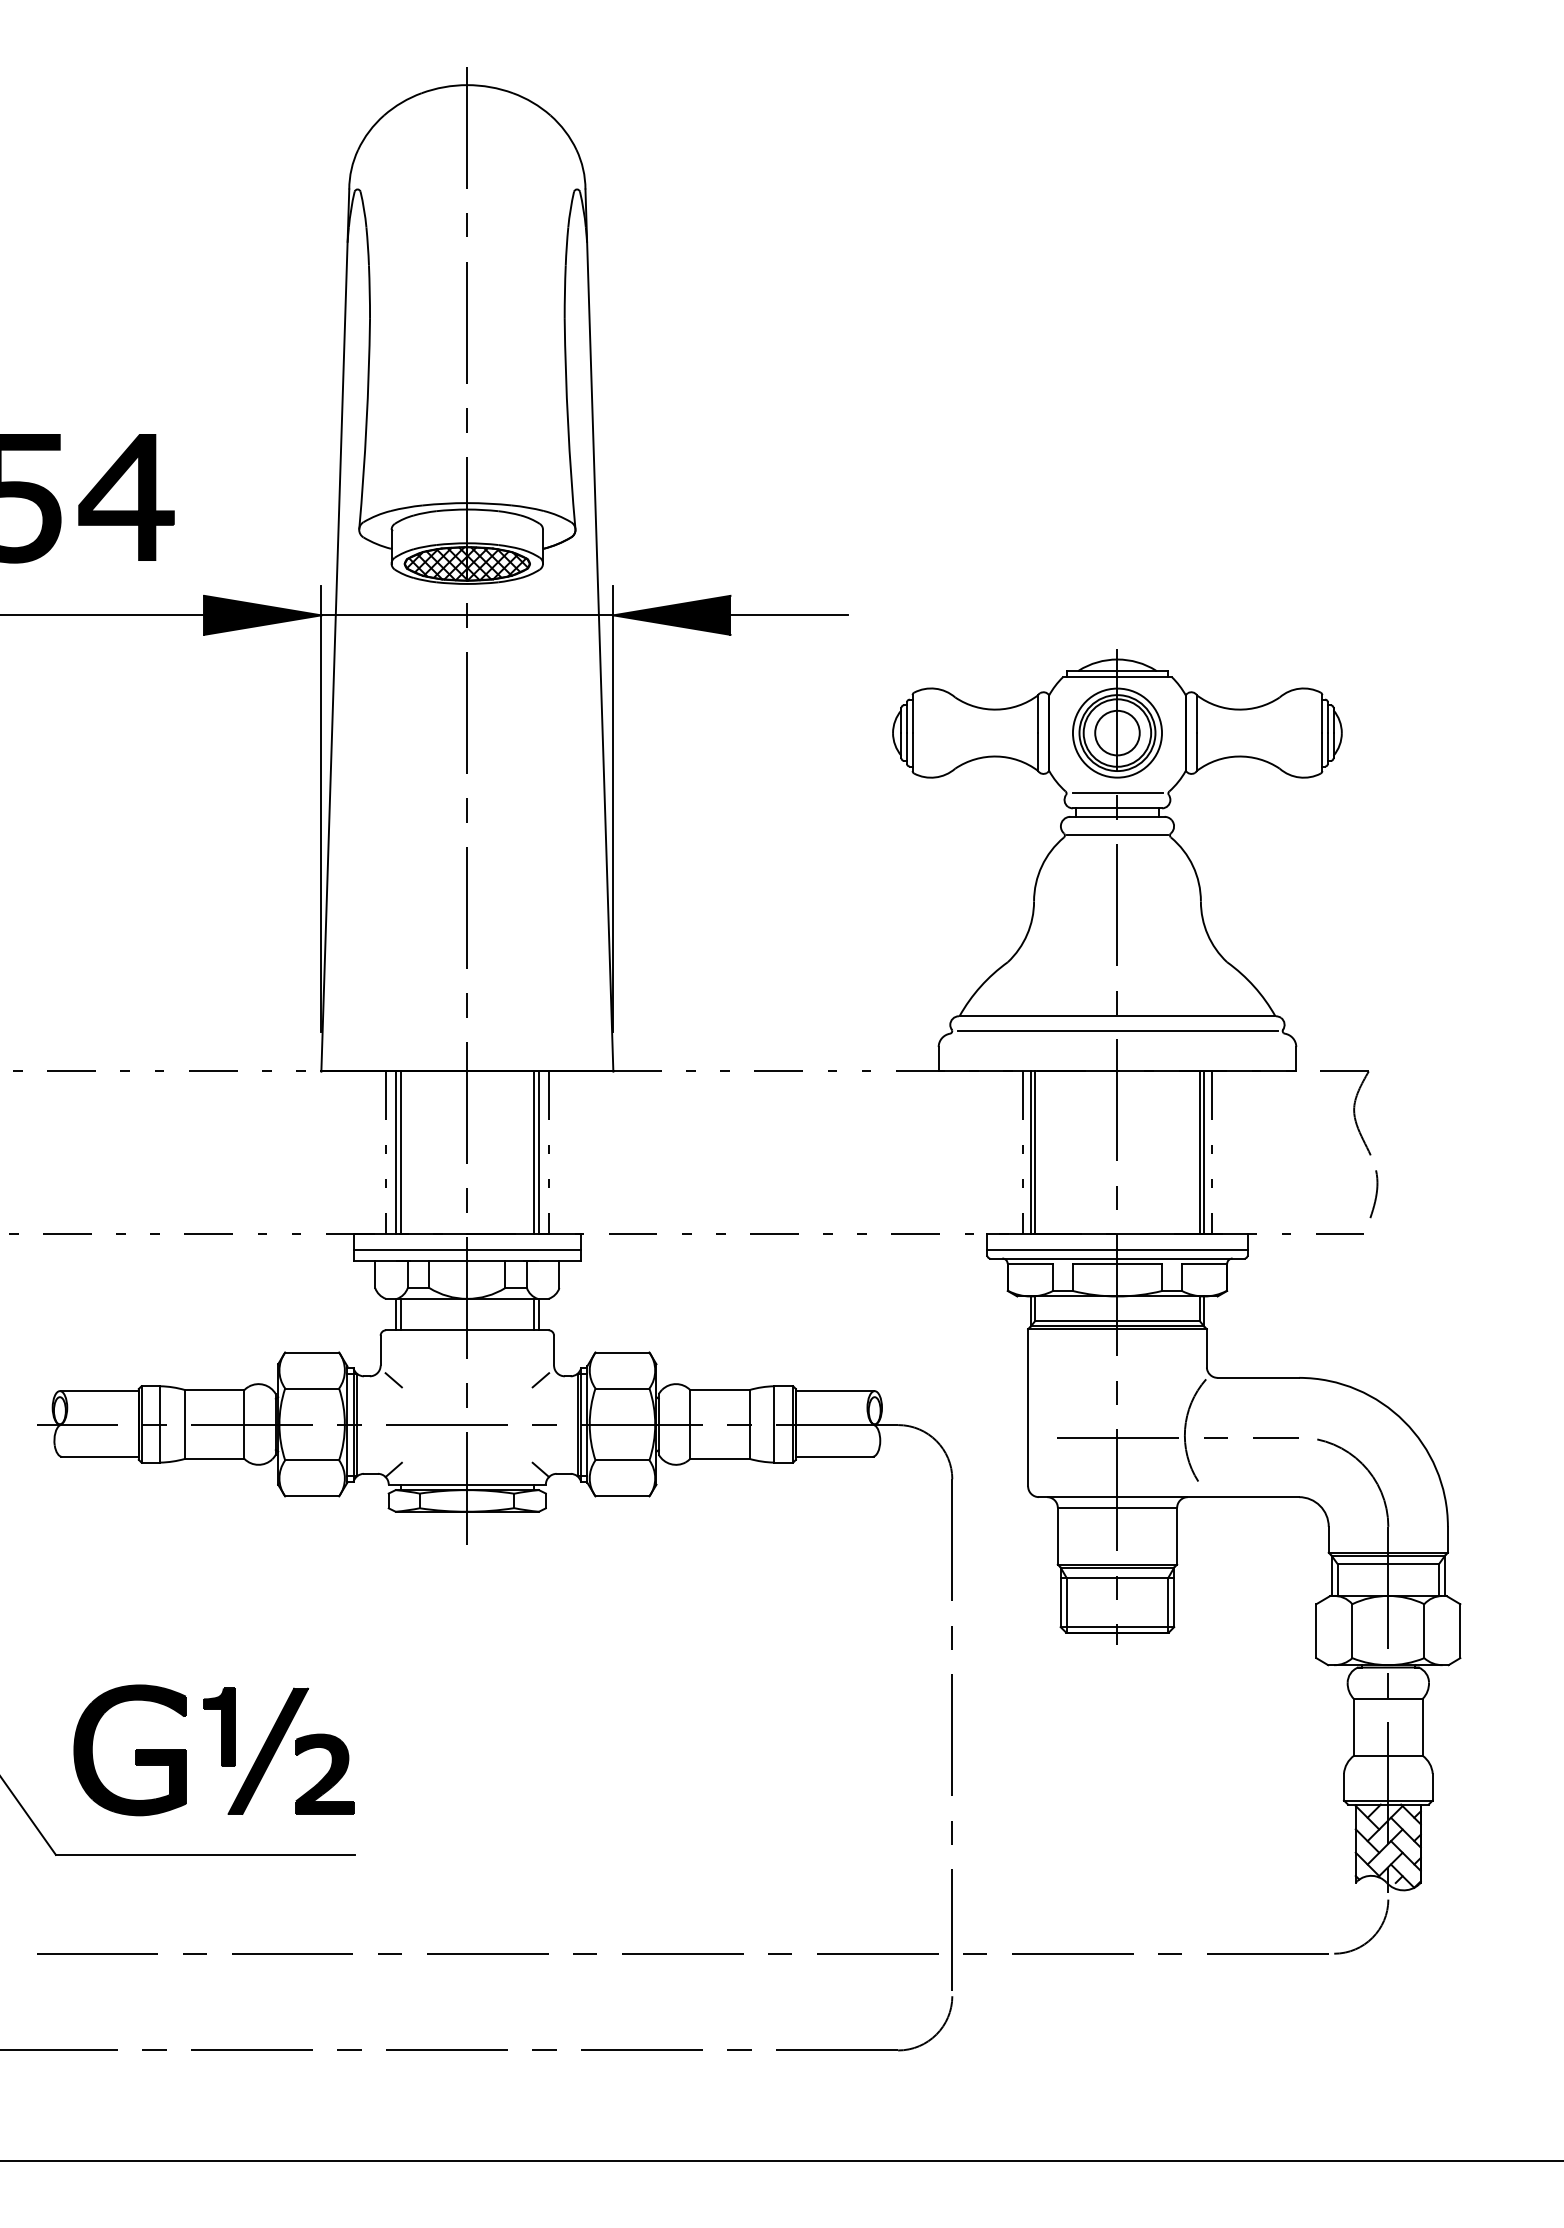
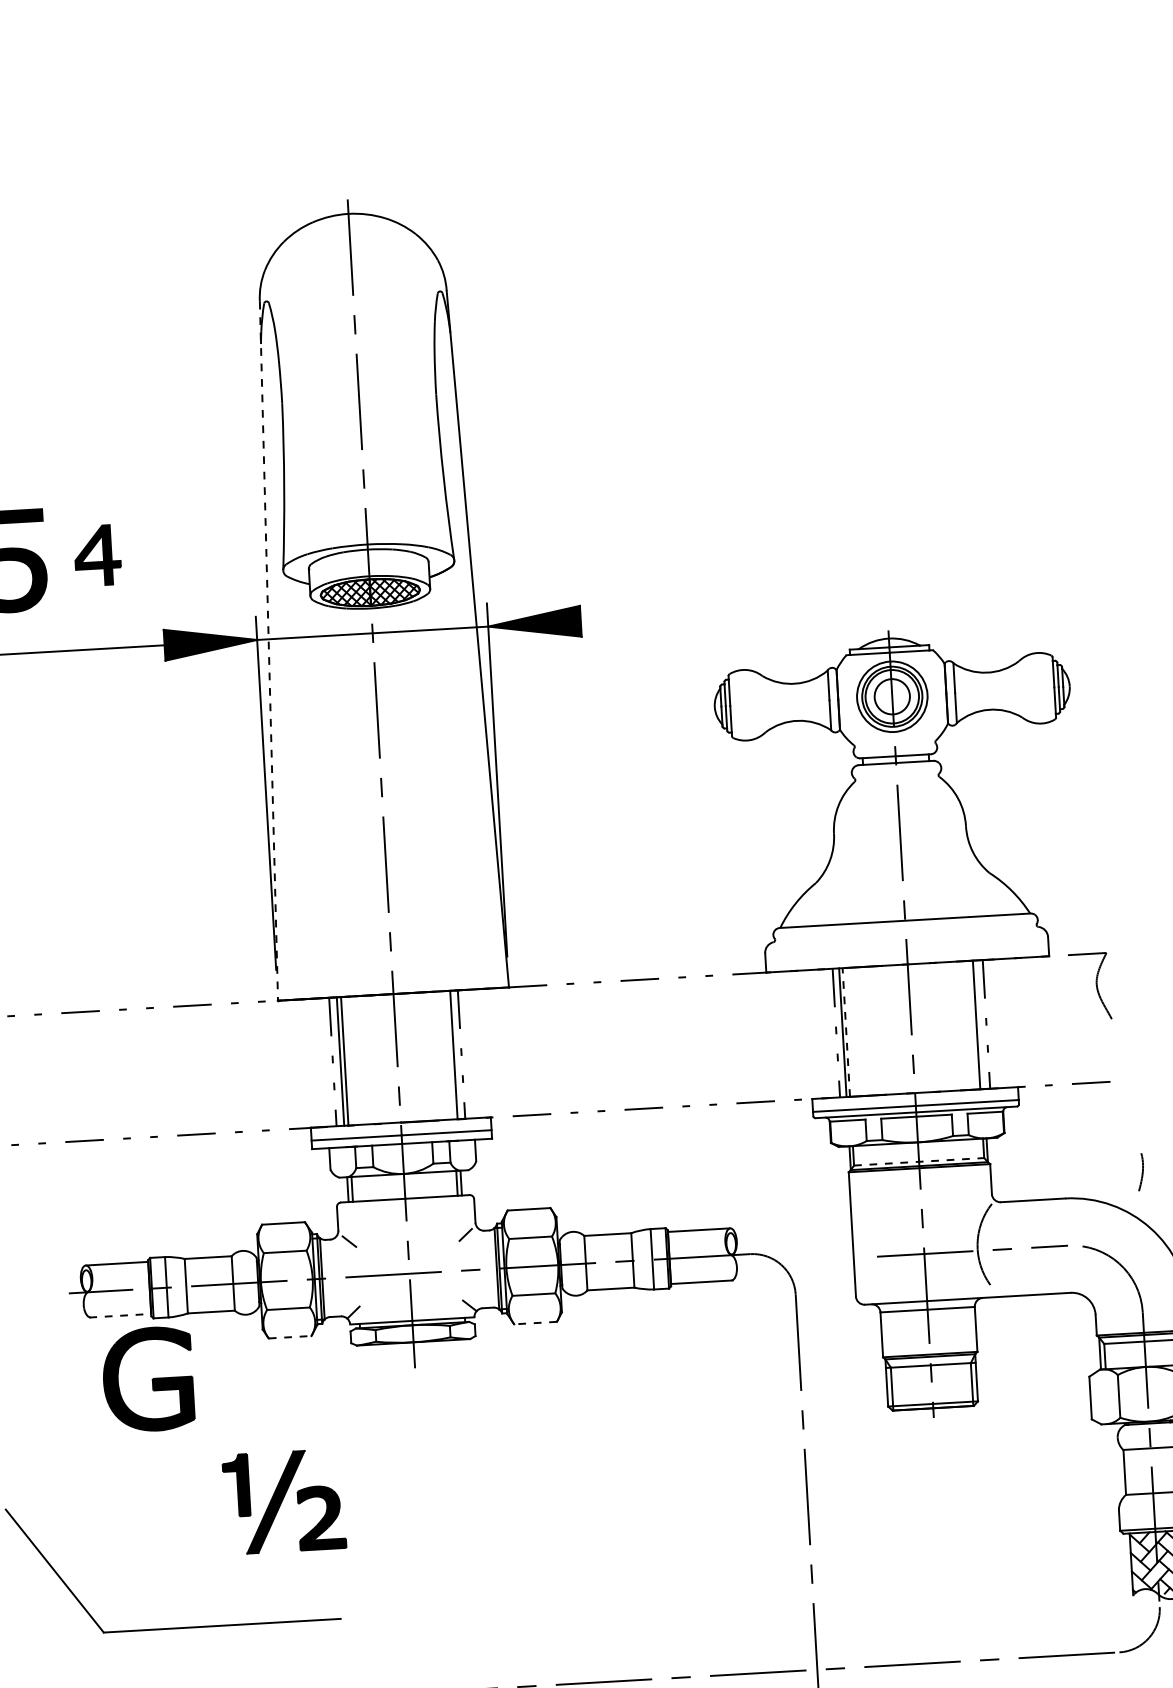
part: (126, 497) -> (97, 555), size x0.6
line: (788, 615) -> (626, 618), removed
line: (335, 630) -> (269, 651), solid -> dashed
line: (1117, 792) -> (895, 743), removed
line: (1117, 835) -> (897, 777), removed
line: (1117, 1031) -> (905, 932), removed
line: (533, 1152) -> (449, 1055), removed
line: (1035, 1152) -> (846, 1032), solid -> dashed
line: (1204, 1152) -> (980, 1024), removed
curve: (1375, 1194) -> (1141, 1172), moved
line: (1117, 1321) -> (919, 1162), solid -> dashed
line: (100, 1456) -> (120, 1315), solid -> dashed
line: (312, 1496) -> (290, 1337), solid -> dashed
line: (622, 1496) -> (535, 1323), solid -> dashed
part: (129, 1750) -> (147, 1379), moved
part: (278, 1750) -> (283, 1501), moved

